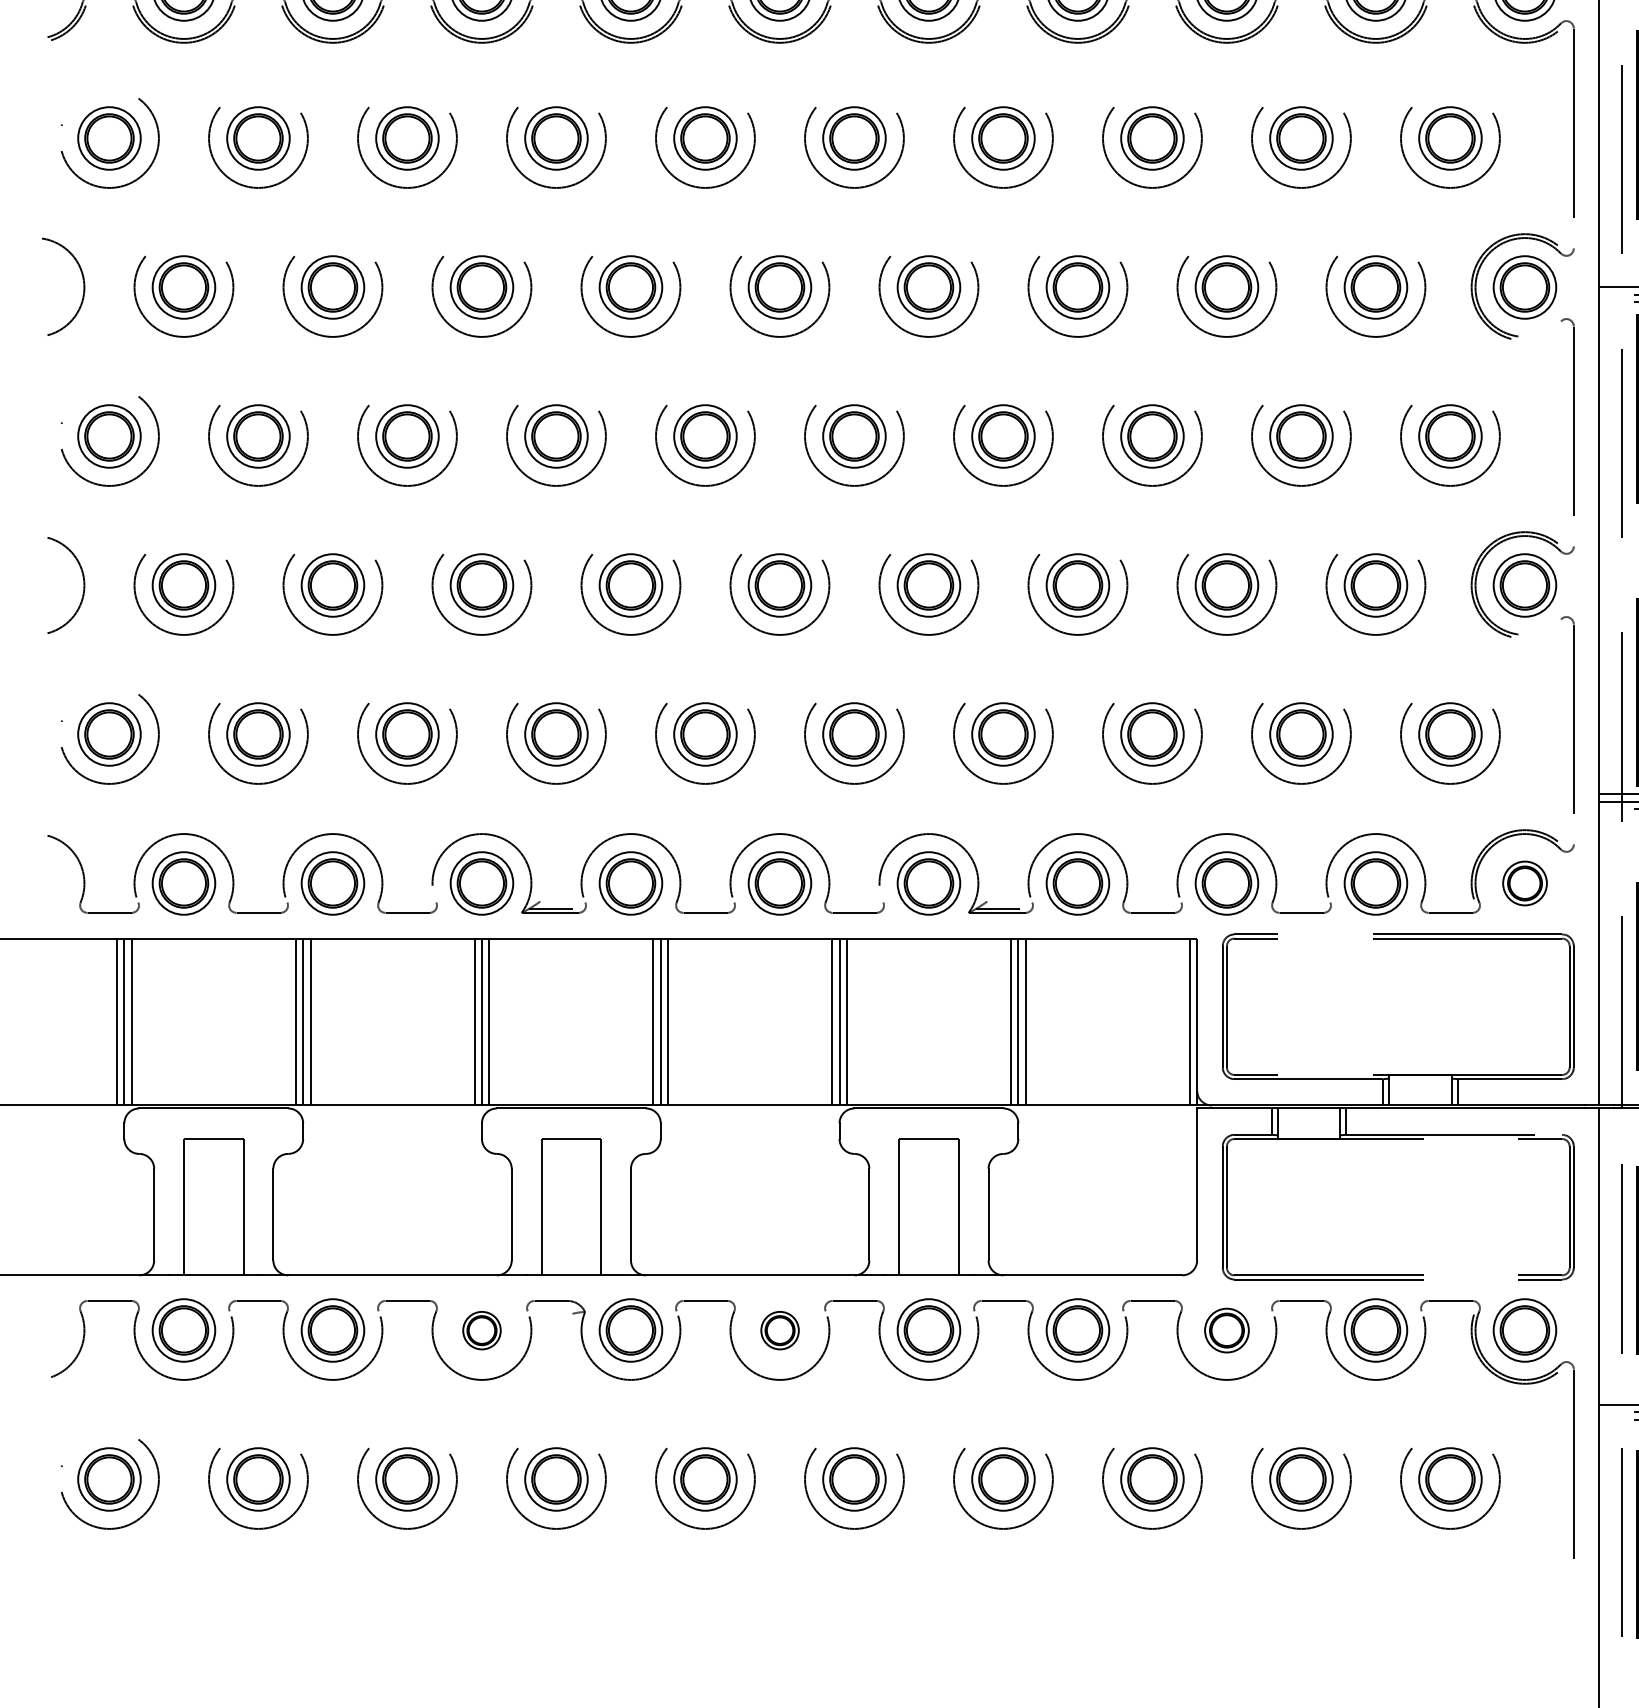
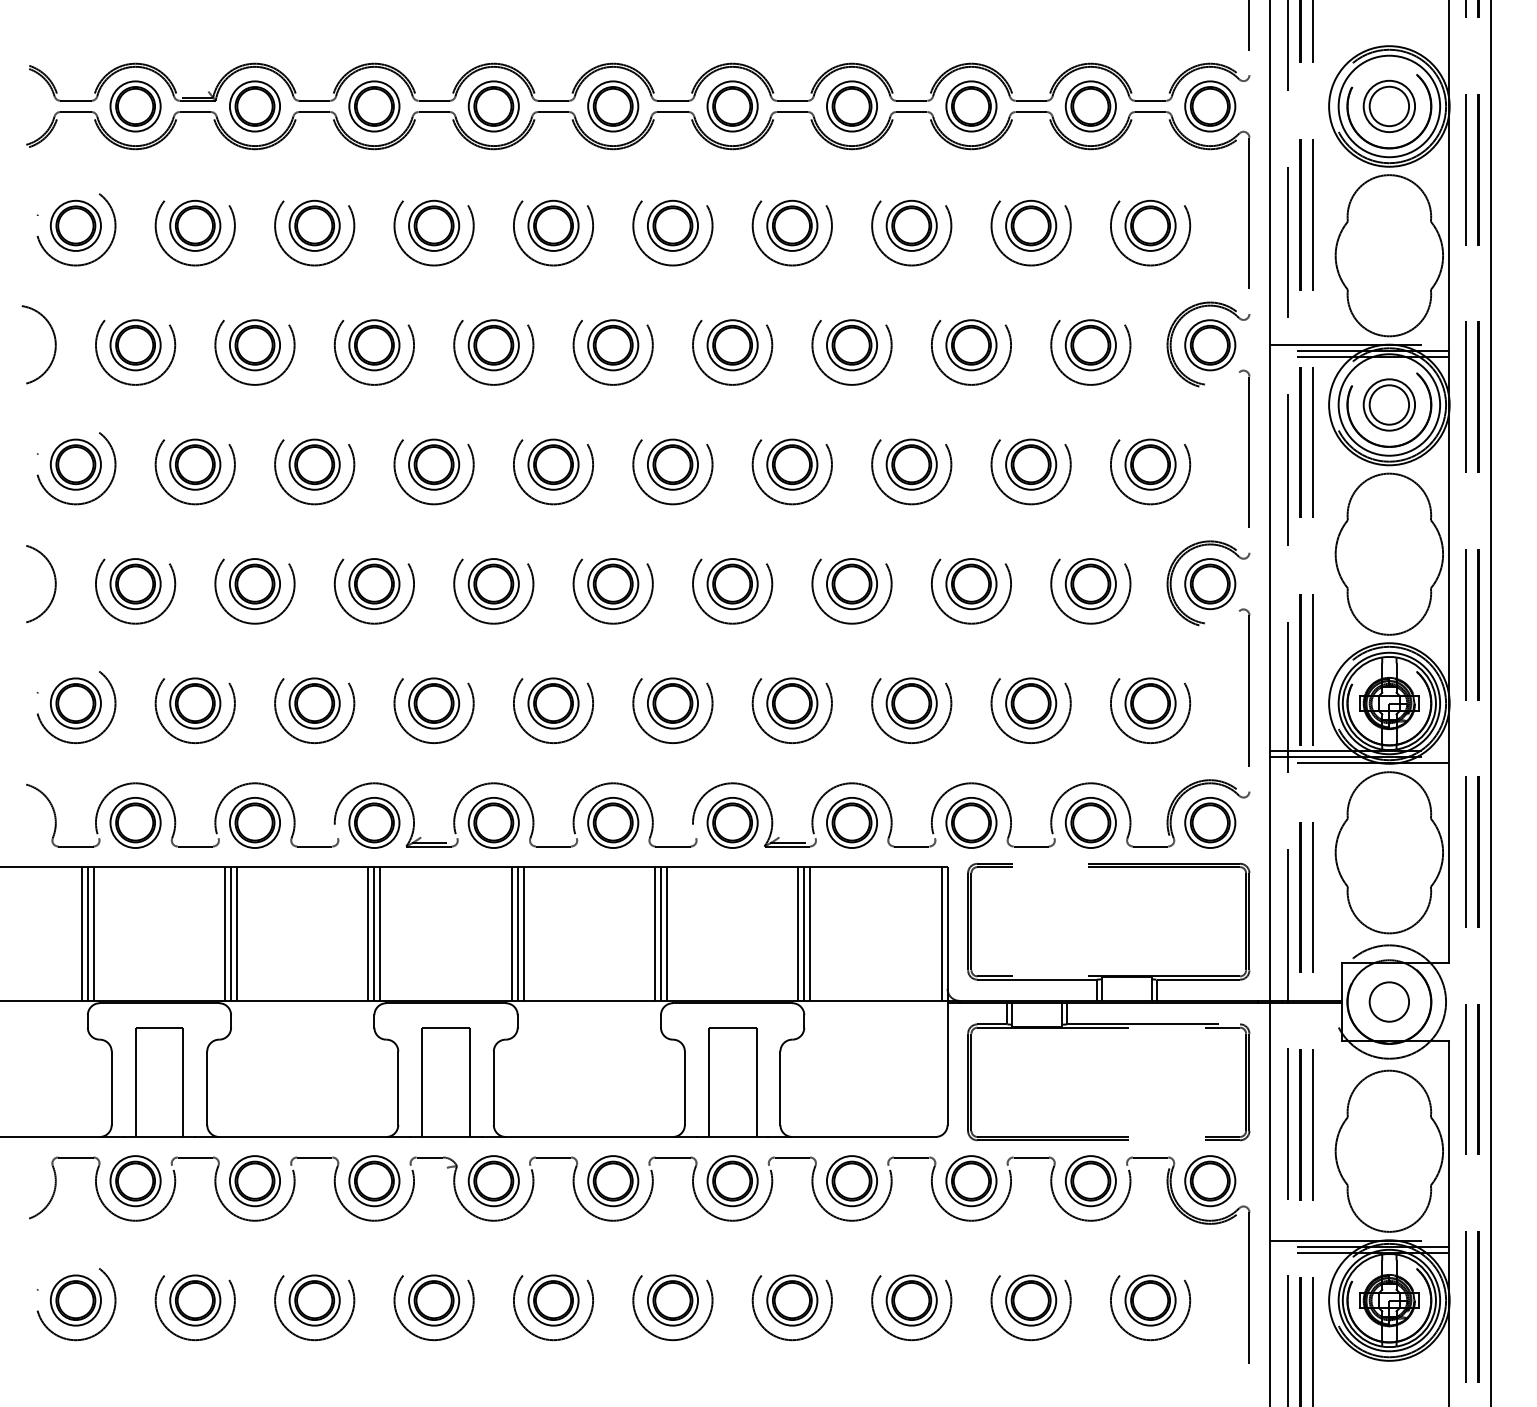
part: (1525, 882) -> (1210, 822), size x1.43
part: (482, 1330) -> (374, 1181), size x1.67
part: (780, 1330) -> (613, 1181), size x1.67
part: (1227, 1330) -> (971, 1181), size x1.43

